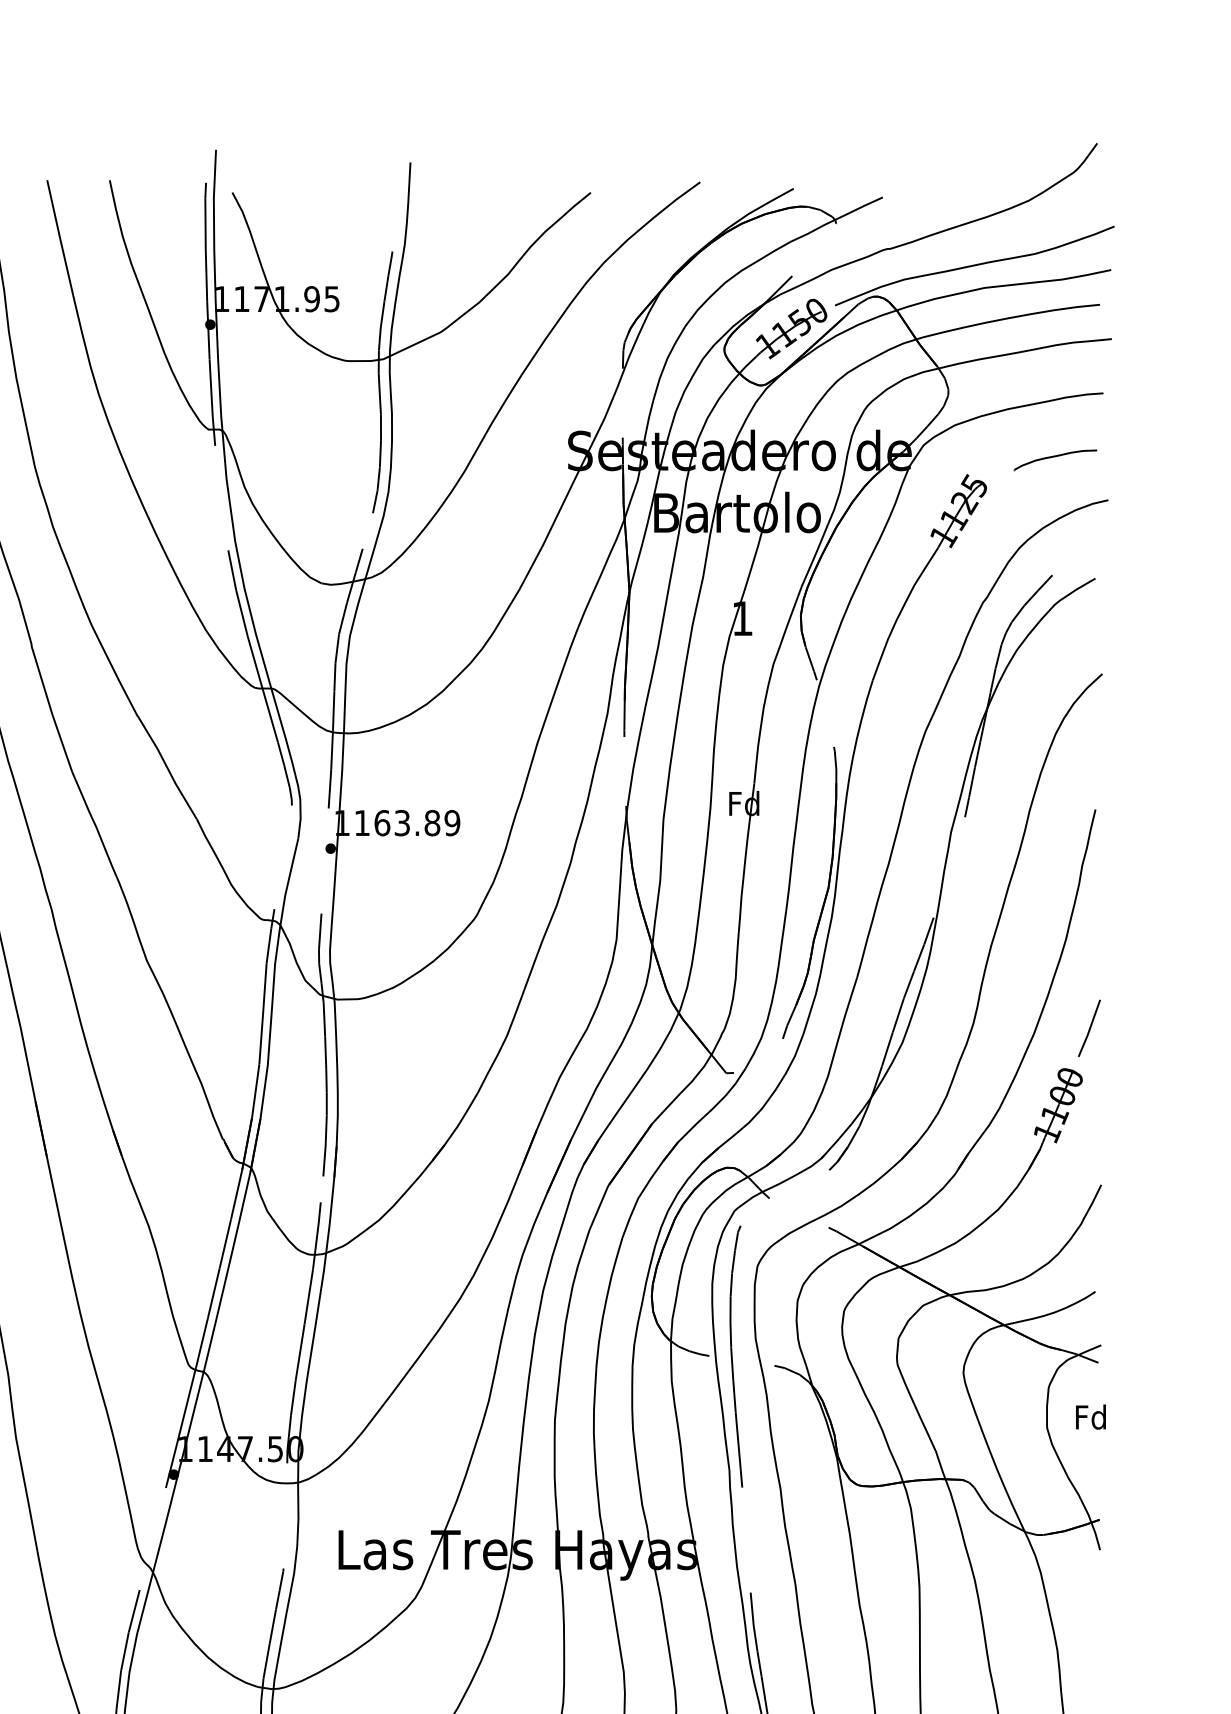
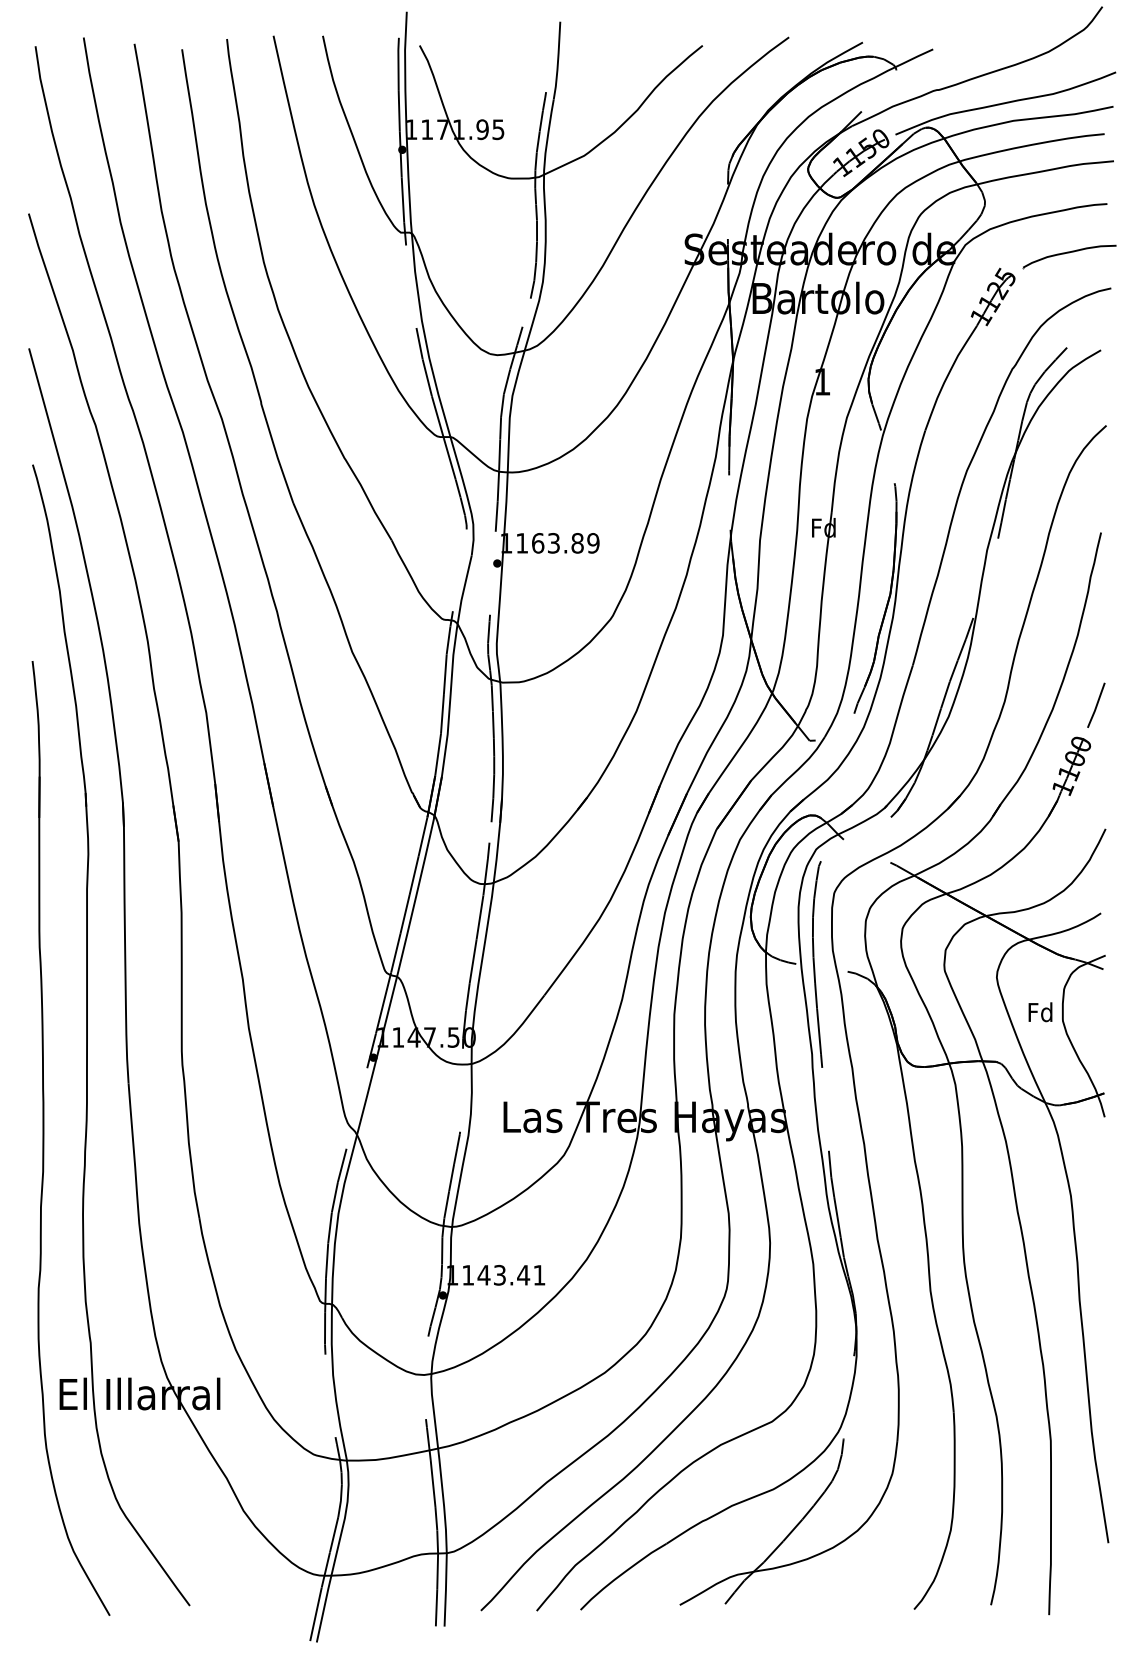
part: (1055, 459) -> (1069, 256), size x1.43
text: (1090, 1417) -> (1040, 1012), moved

